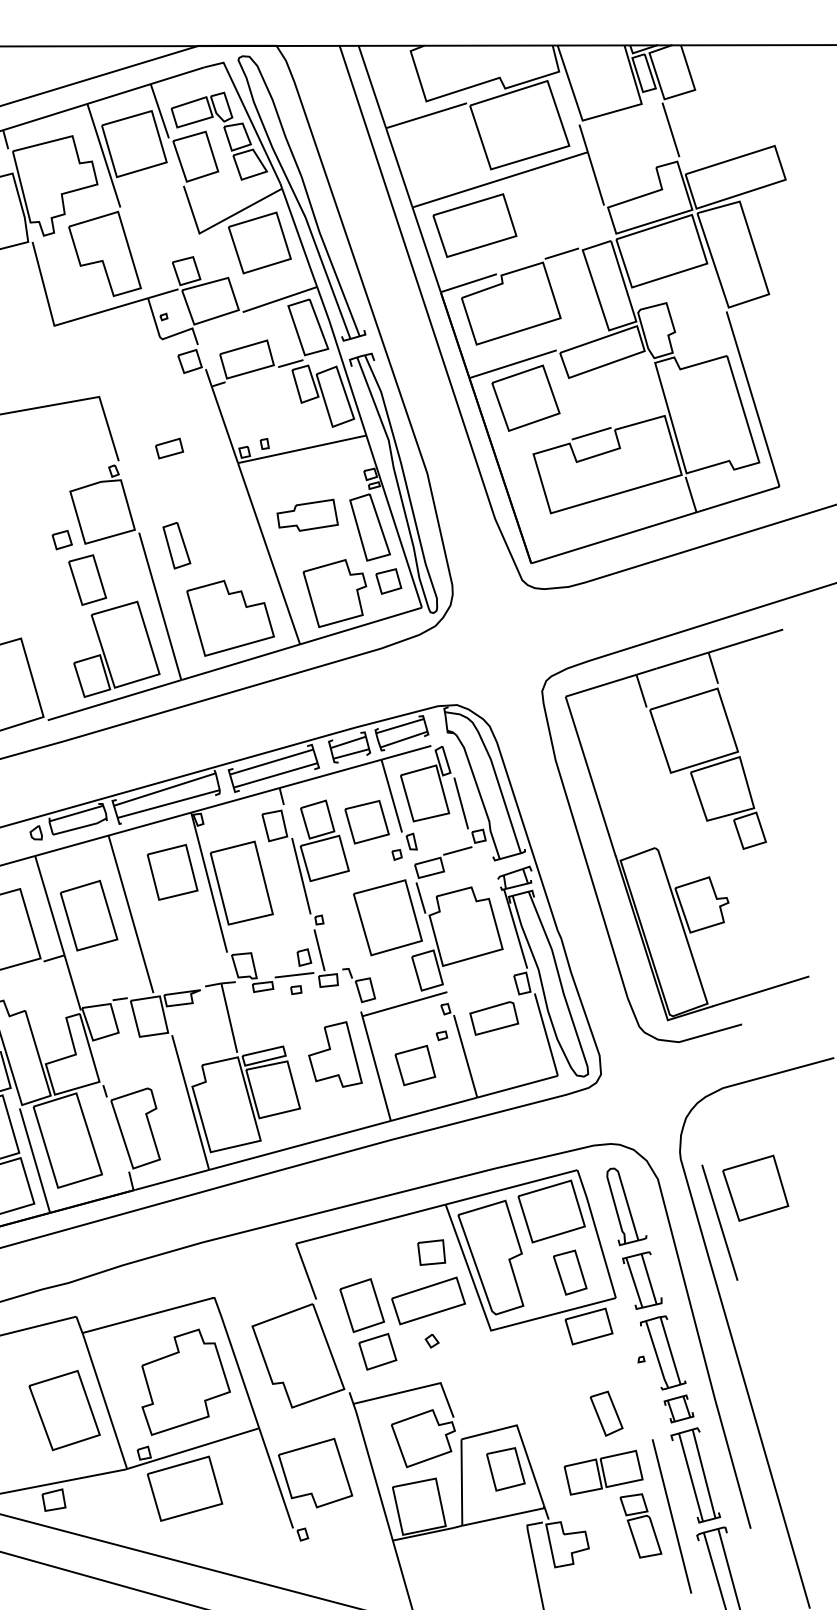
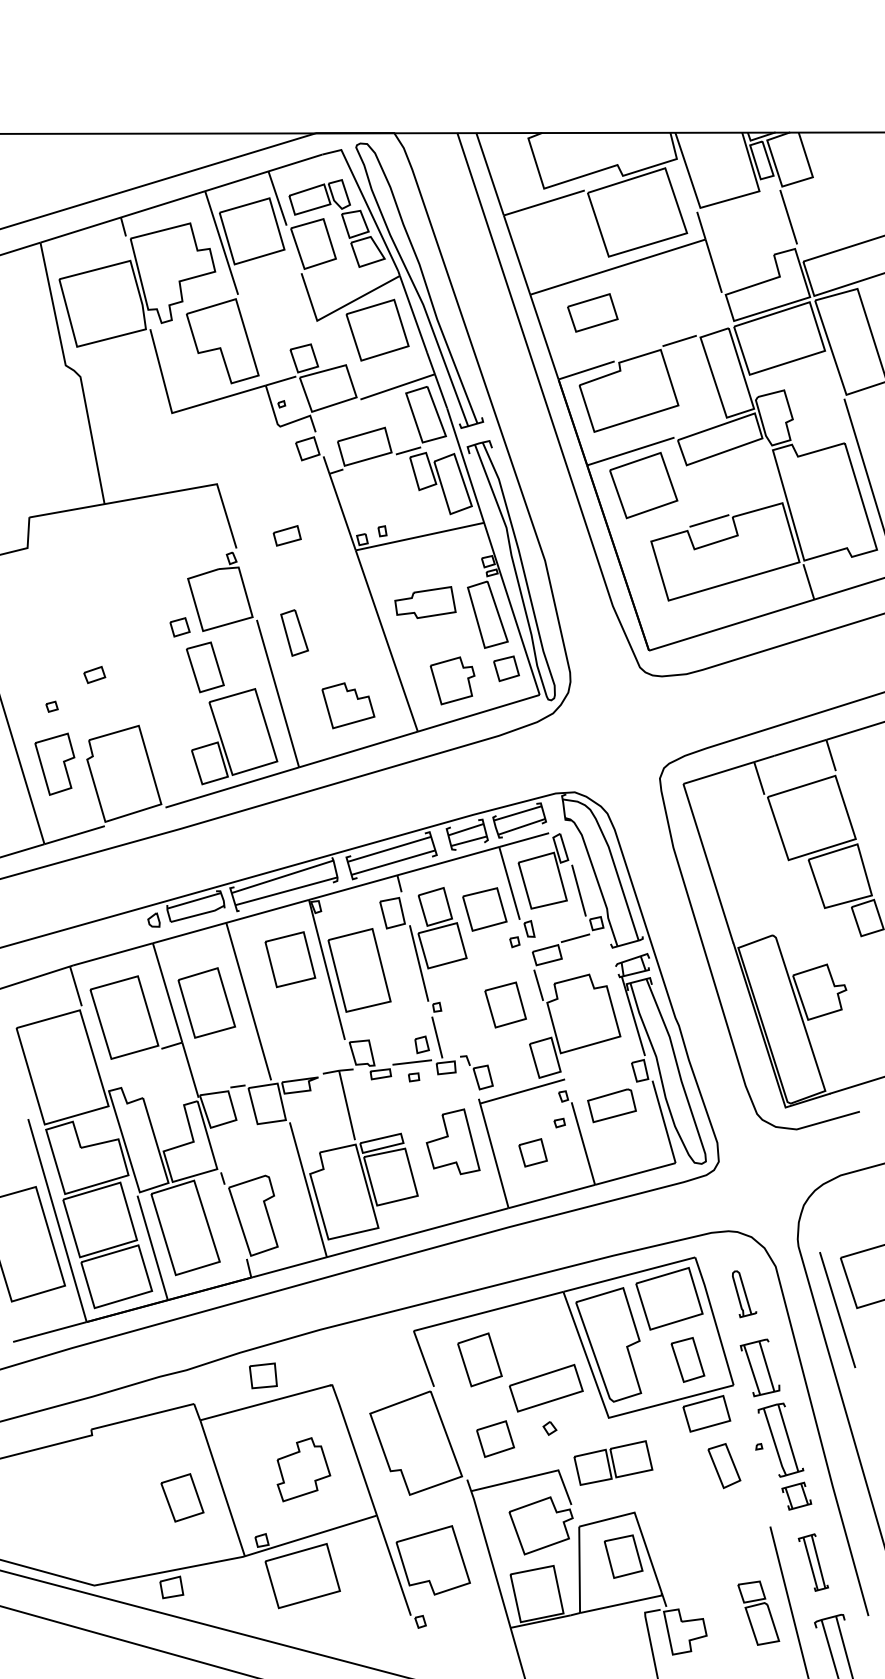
part: (474, 225) -> (592, 312), size x0.6
part: (334, 593) -> (452, 680), size x0.7
part: (230, 618) -> (348, 705), size x0.6
part: (387, 917) -> (505, 1004), size x0.6
part: (414, 1065) -> (532, 1152), size x0.7
part: (626, 1207) -> (744, 1294), size x0.6
part: (431, 1252) -> (263, 1375), moved
part: (361, 1305) -> (479, 1359), moved
part: (185, 1382) -> (303, 1469), size x0.6
part: (64, 1410) -> (182, 1497), size x0.6
part: (606, 1414) -> (724, 1466), moved
part: (603, 1472) -> (613, 1462), moved
part: (695, 1475) -> (813, 1562), size x0.6

